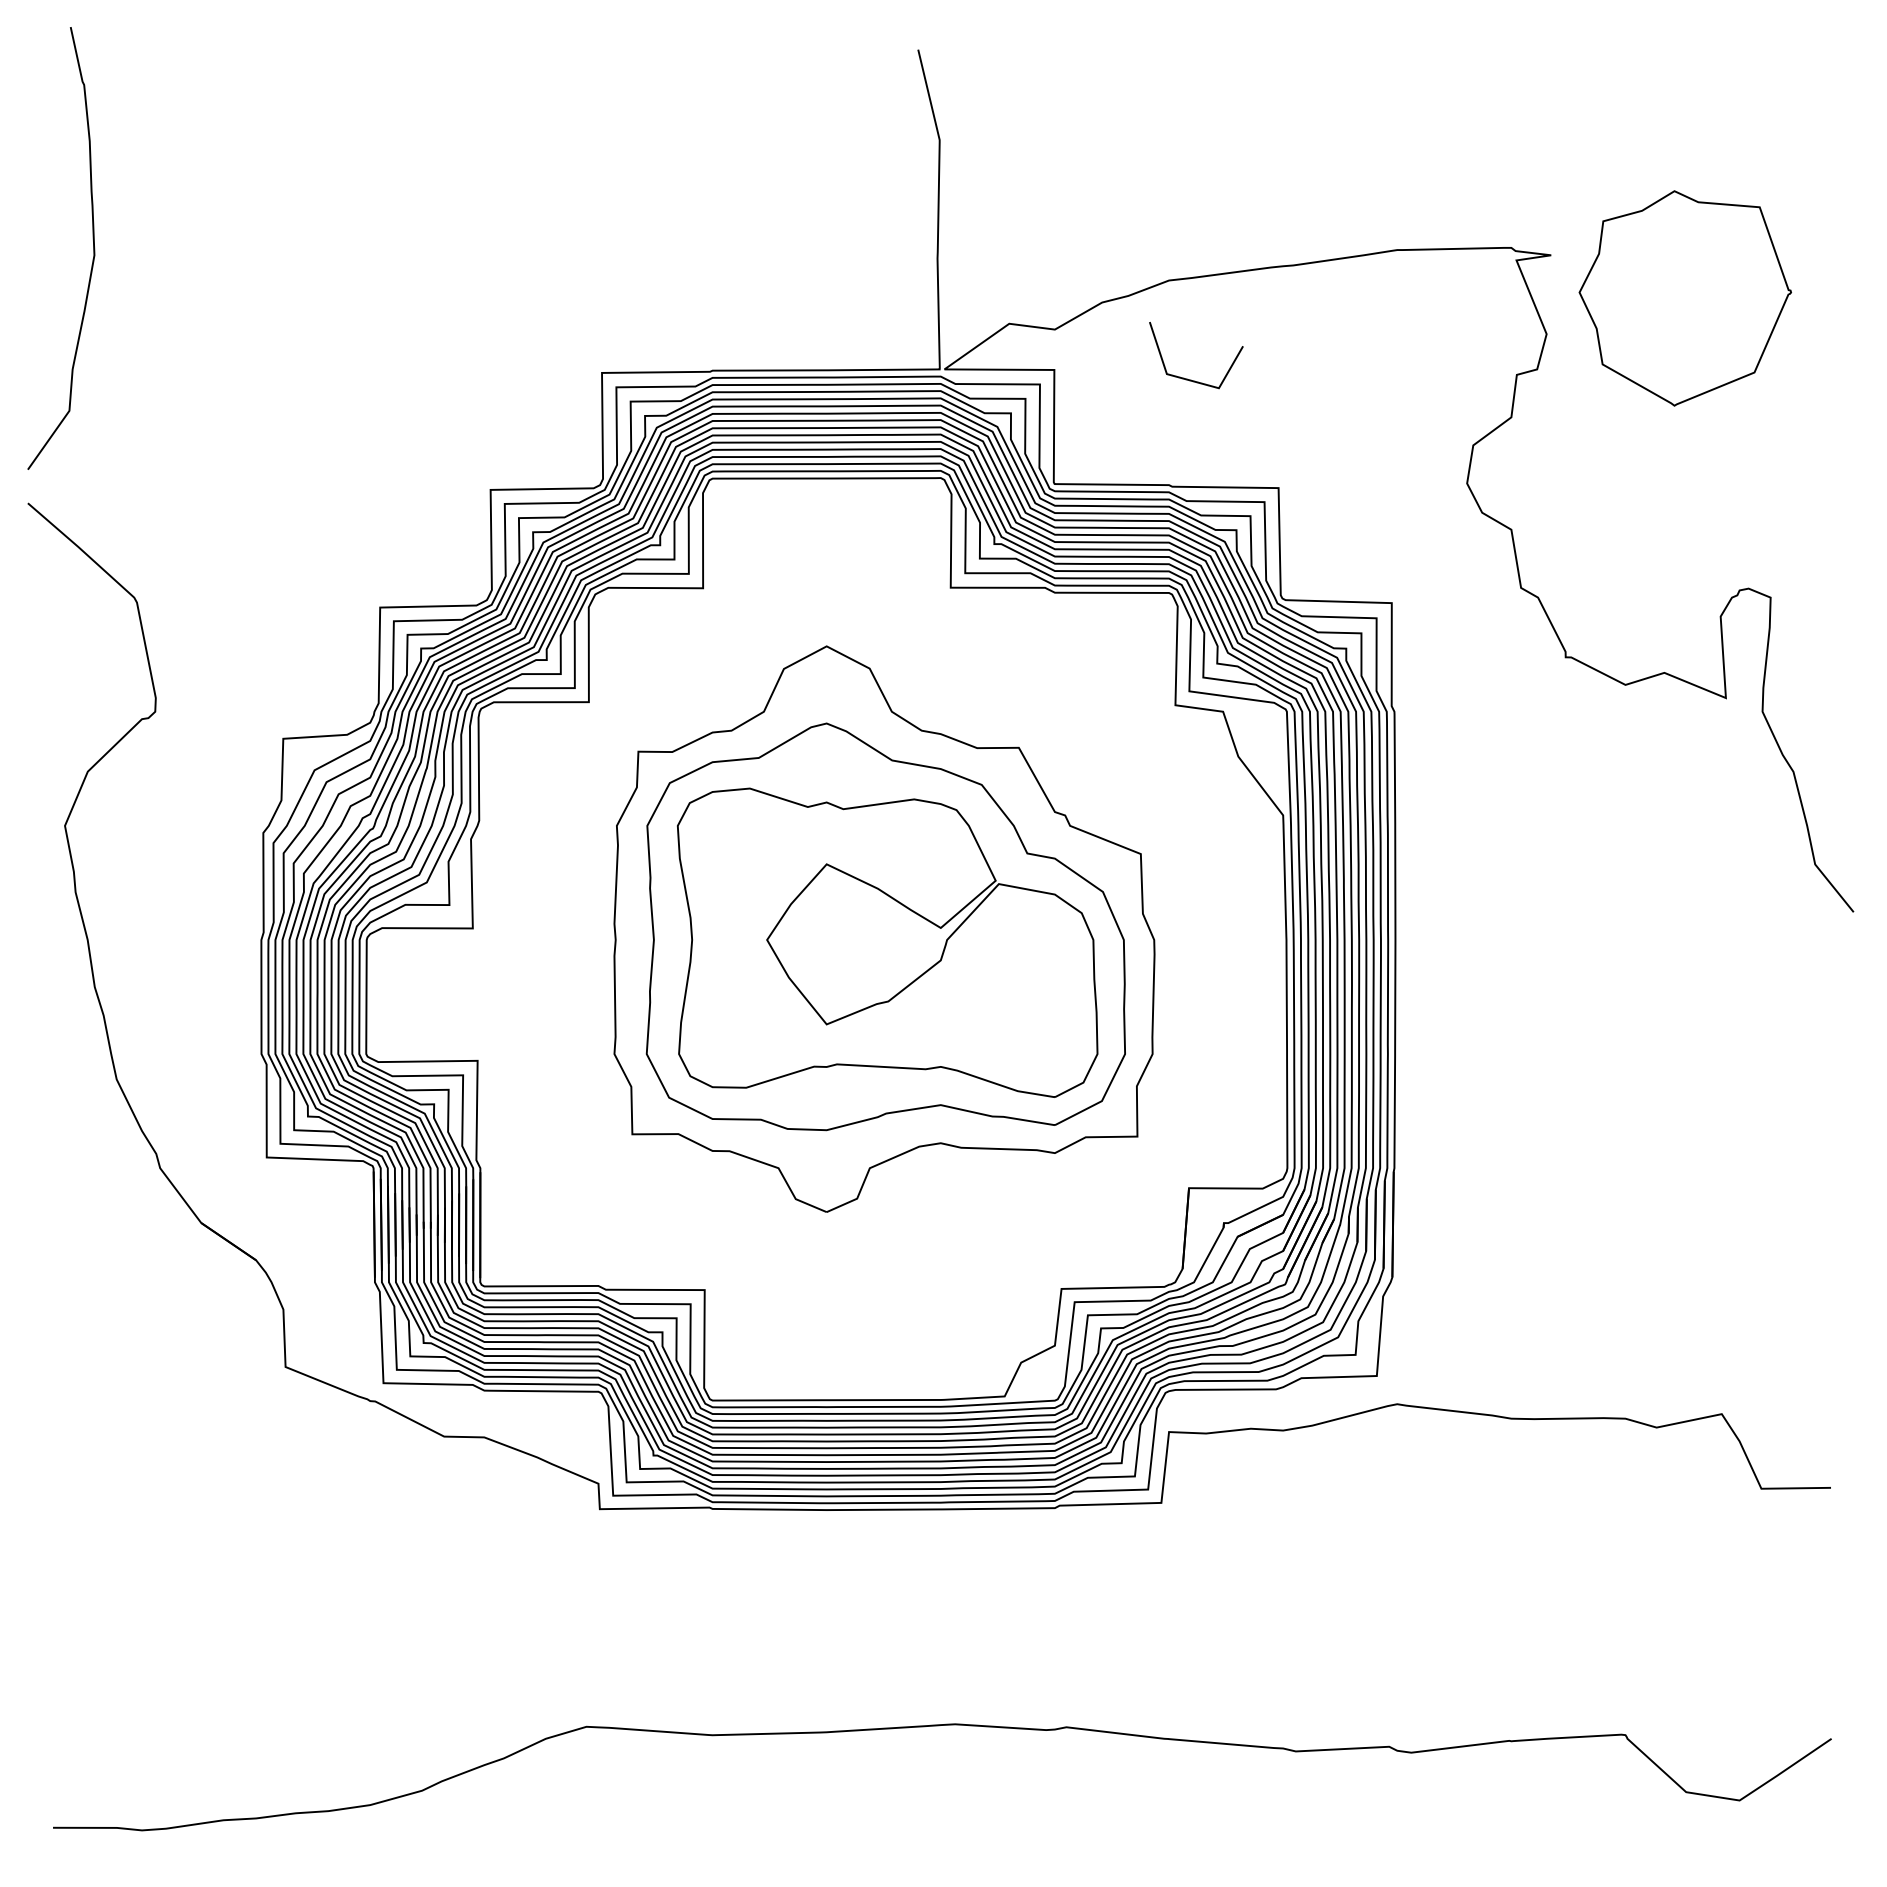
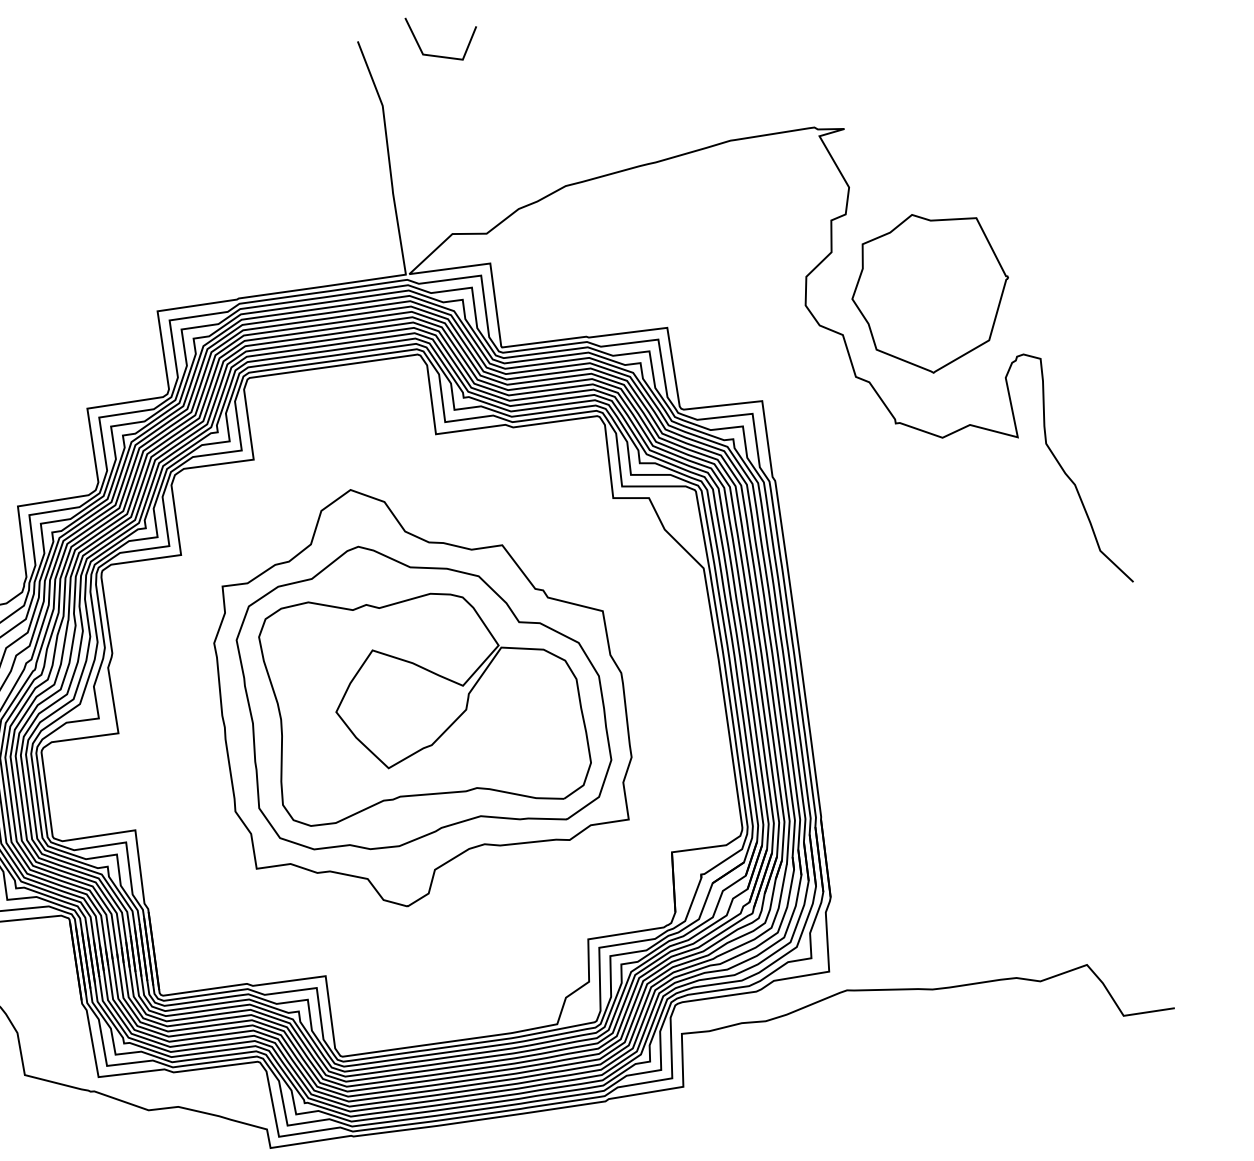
part: (1684, 298) -> (930, 292), moved
line: (1191, 379) -> (441, 56), moved

